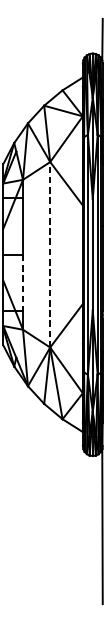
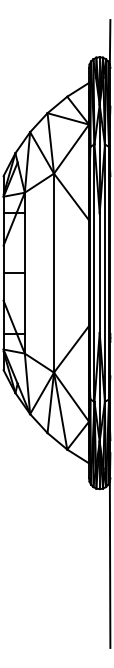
line: (50, 254) -> (54, 272), dashed -> solid
line: (22, 283) -> (24, 303), dashed -> solid

